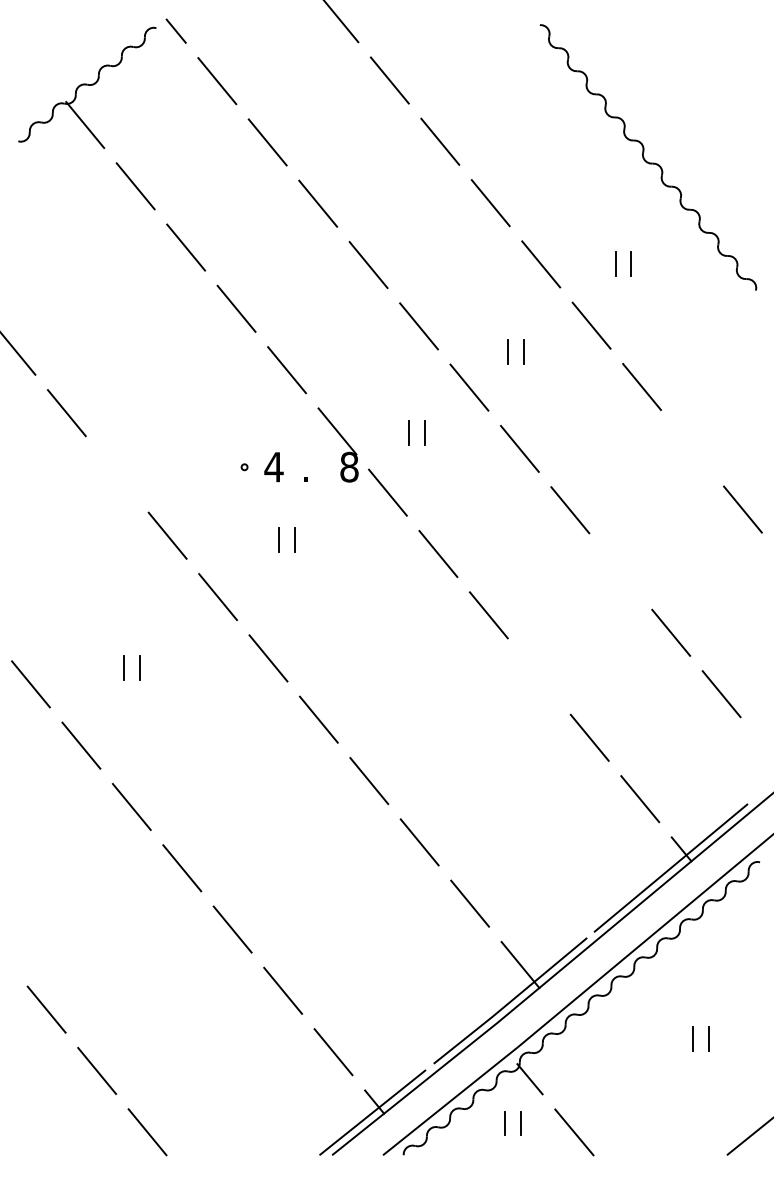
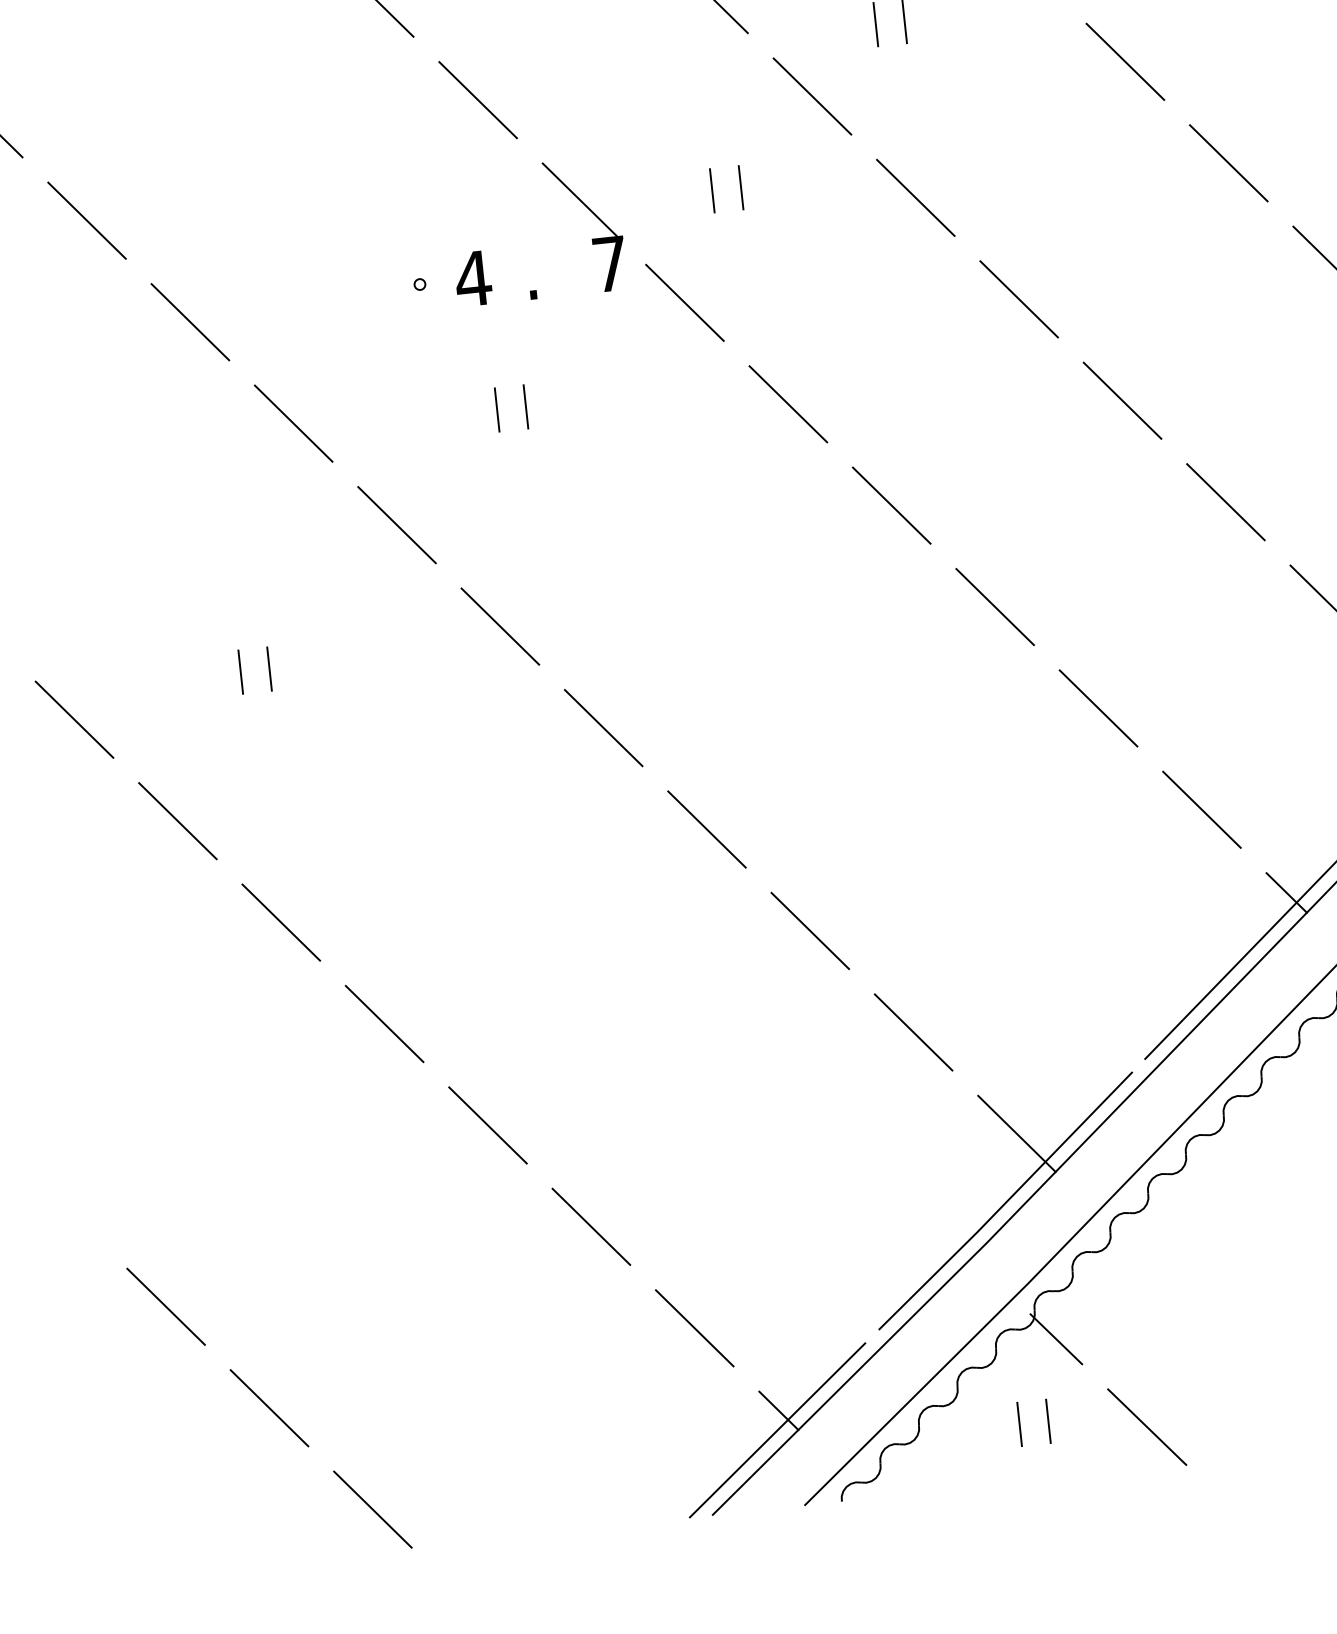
line: (692, 448) -> (1228, 163), added
text: (349, 466) -> (610, 262), 8 -> 7
line: (117, 474) -> (190, 322), added
line: (620, 571) -> (1122, 400), added
line: (539, 676) -> (995, 606), added

